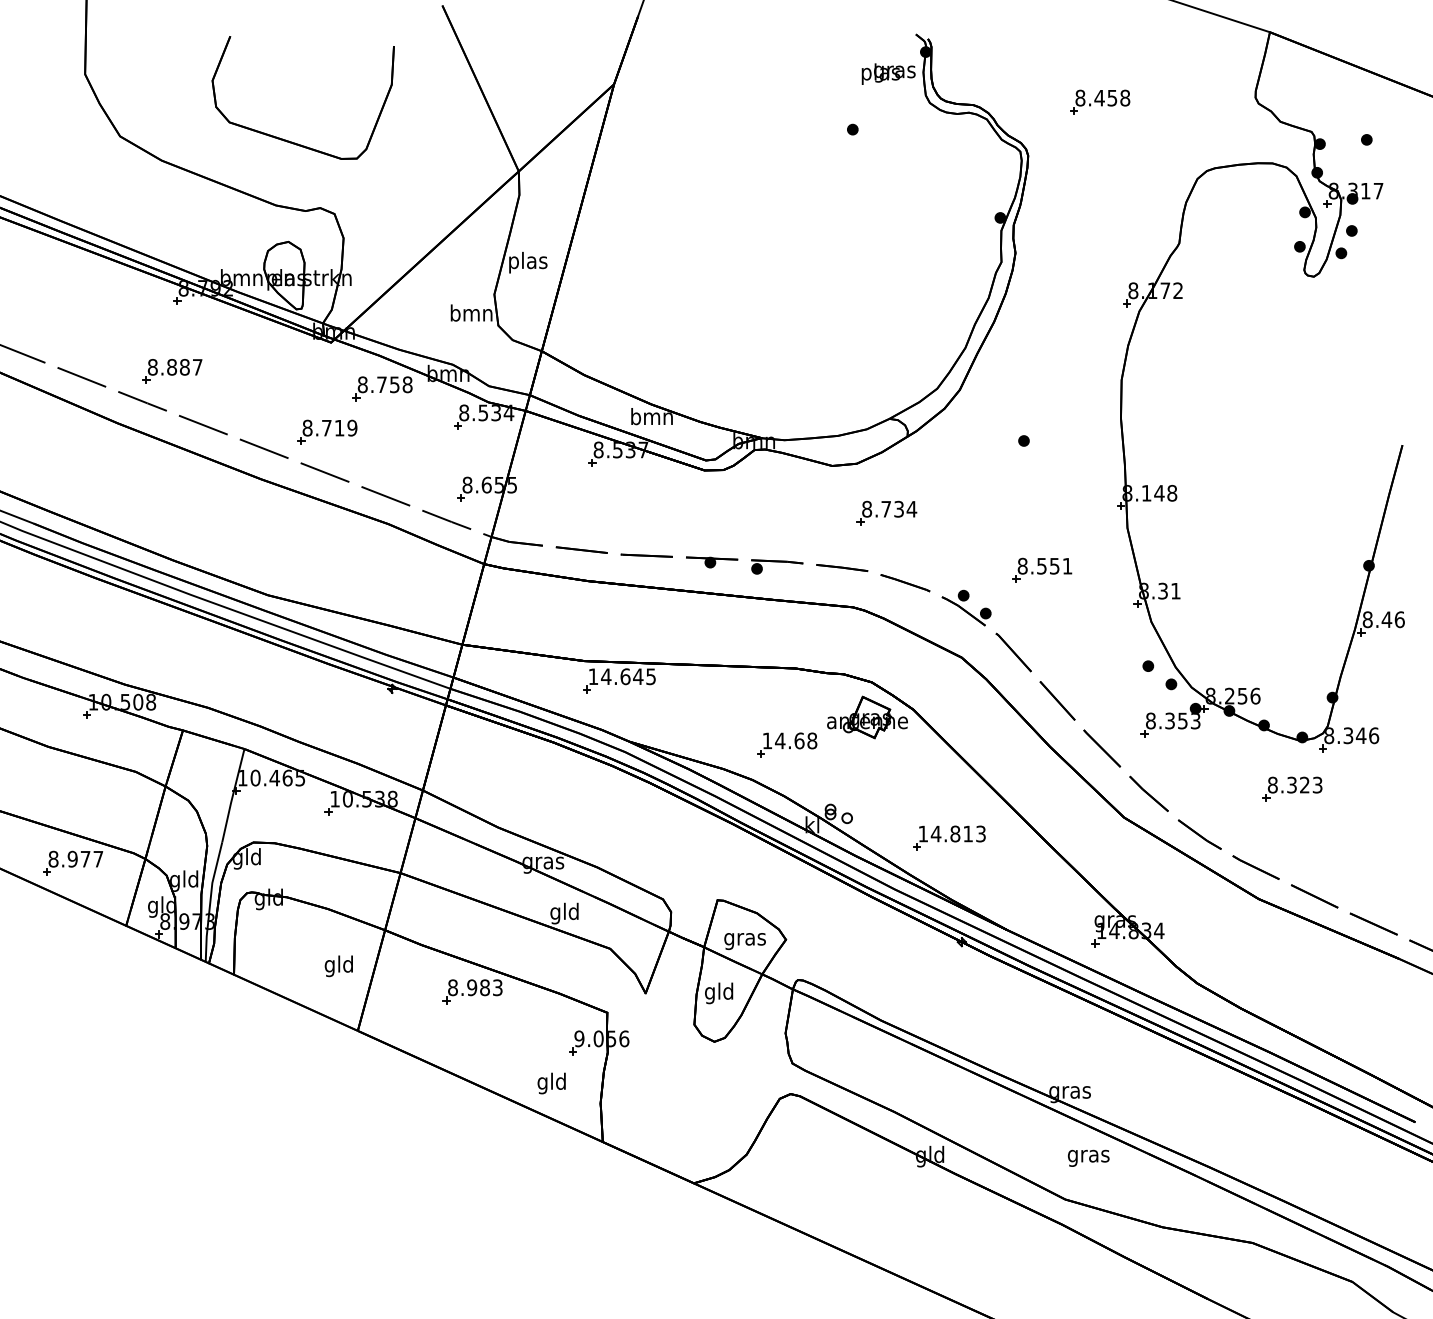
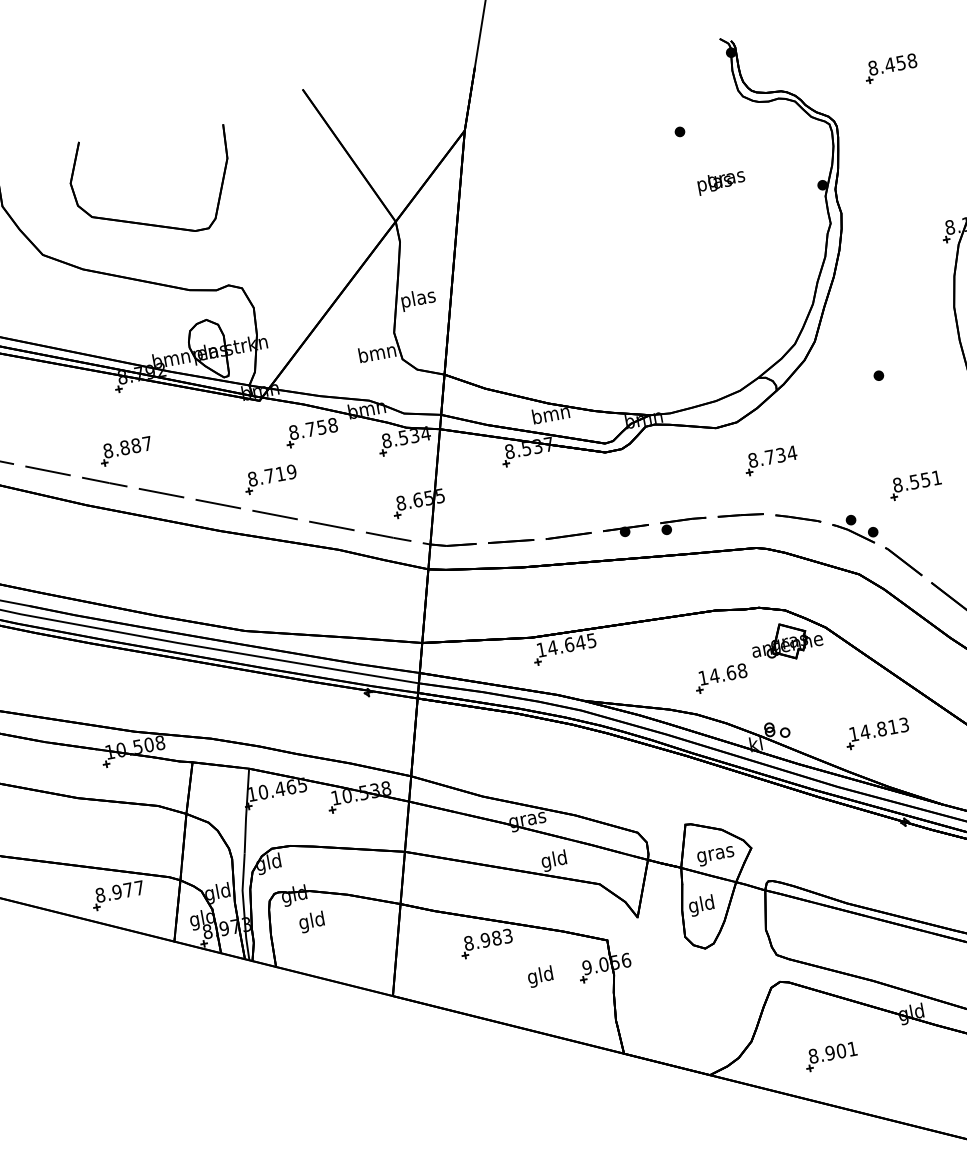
text: (888, 73) -> (721, 181), moved
part: (292, 141) -> (150, 223), moved
text: (338, 966) -> (311, 922), moved
text: (551, 1083) -> (540, 976), moved
part: (832, 1187) -> (831, 1056), added

